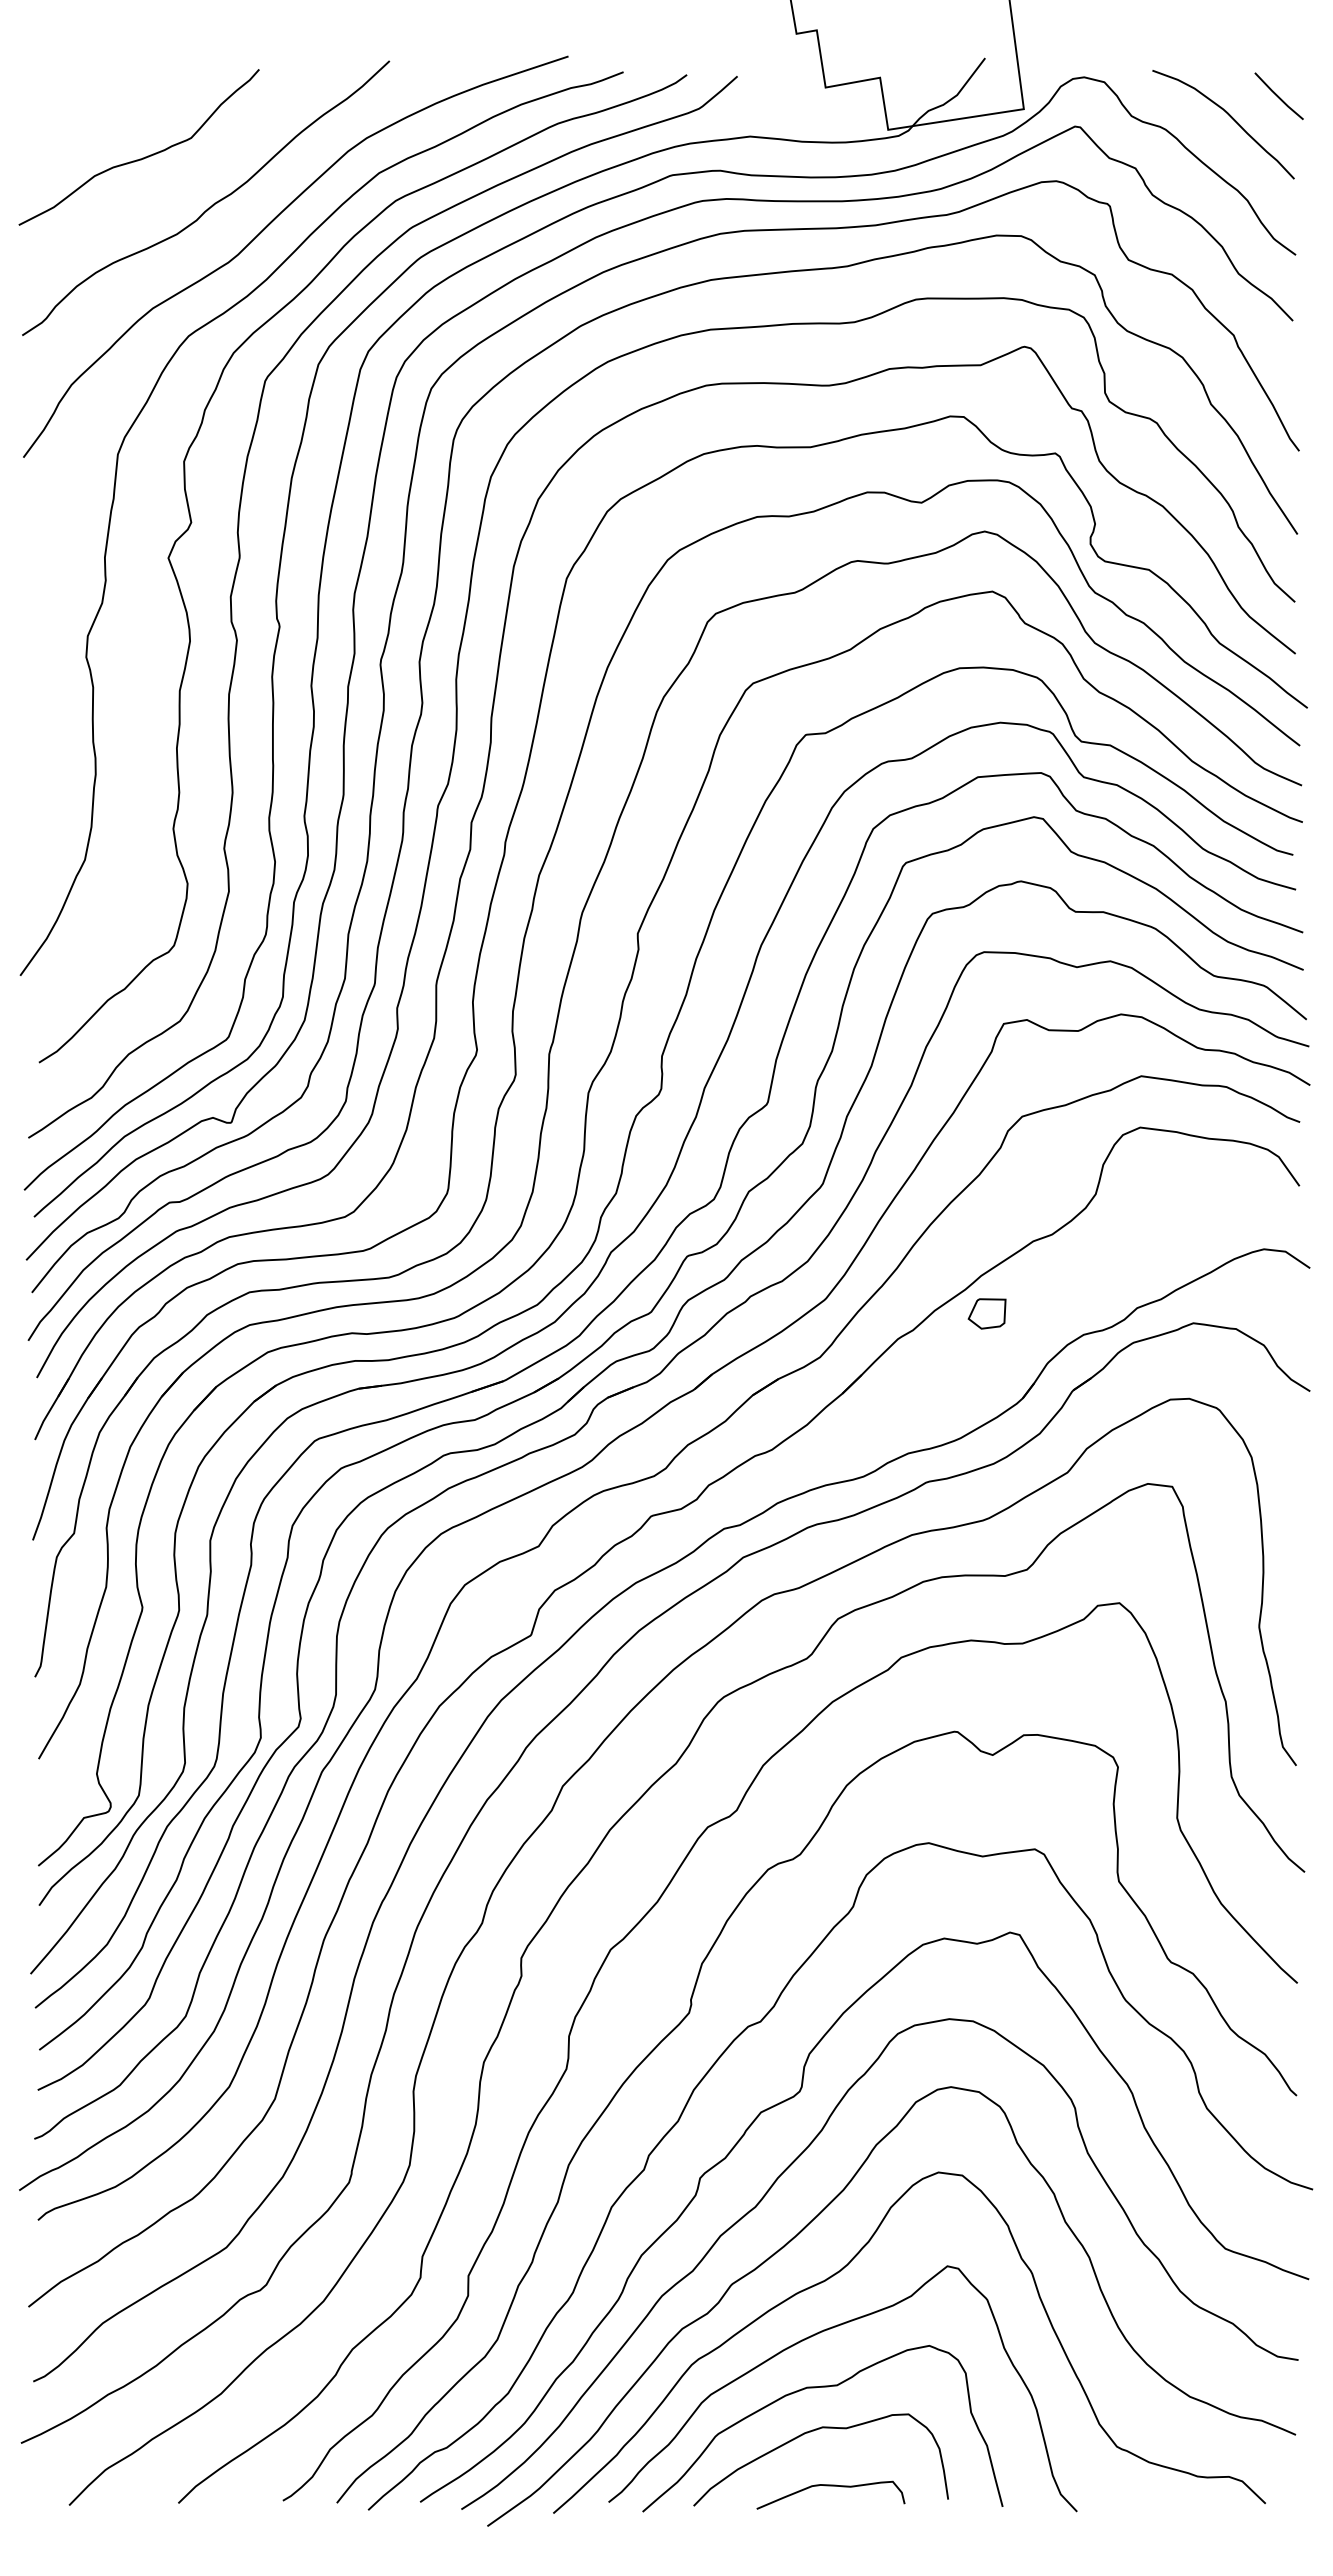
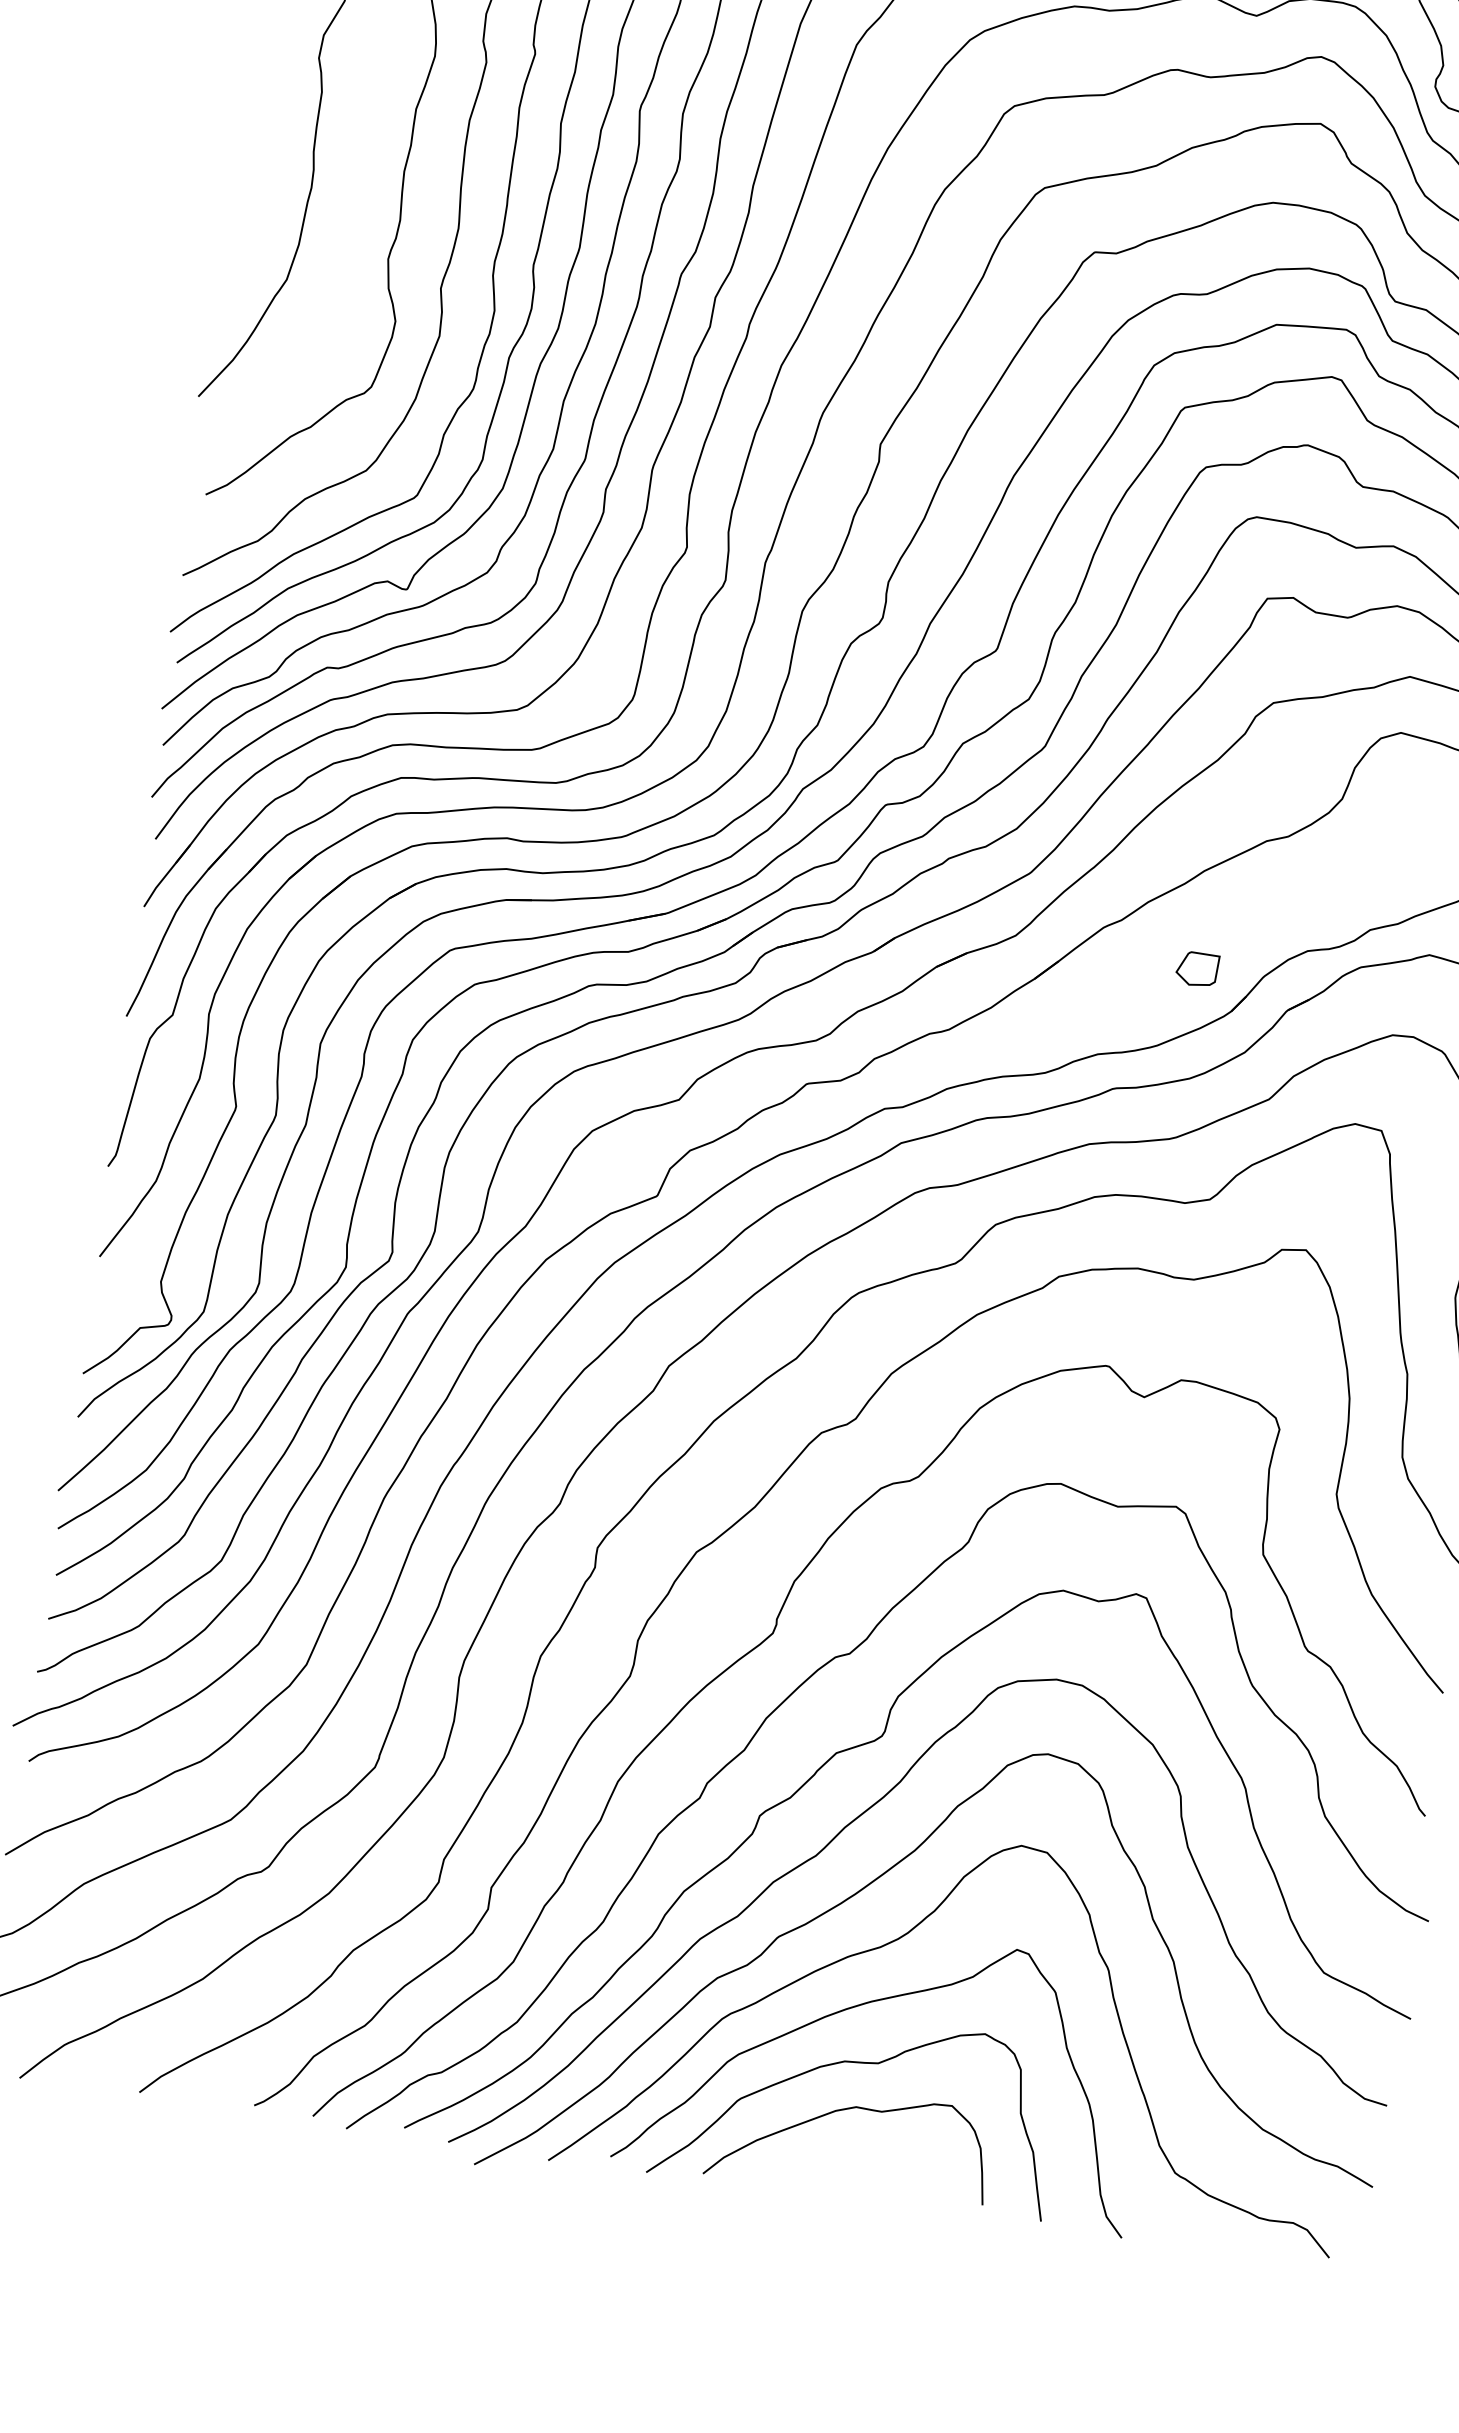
part: (986, 1313) -> (1196, 968), moved
curve: (830, 2486) -> (855, 2173), removed

